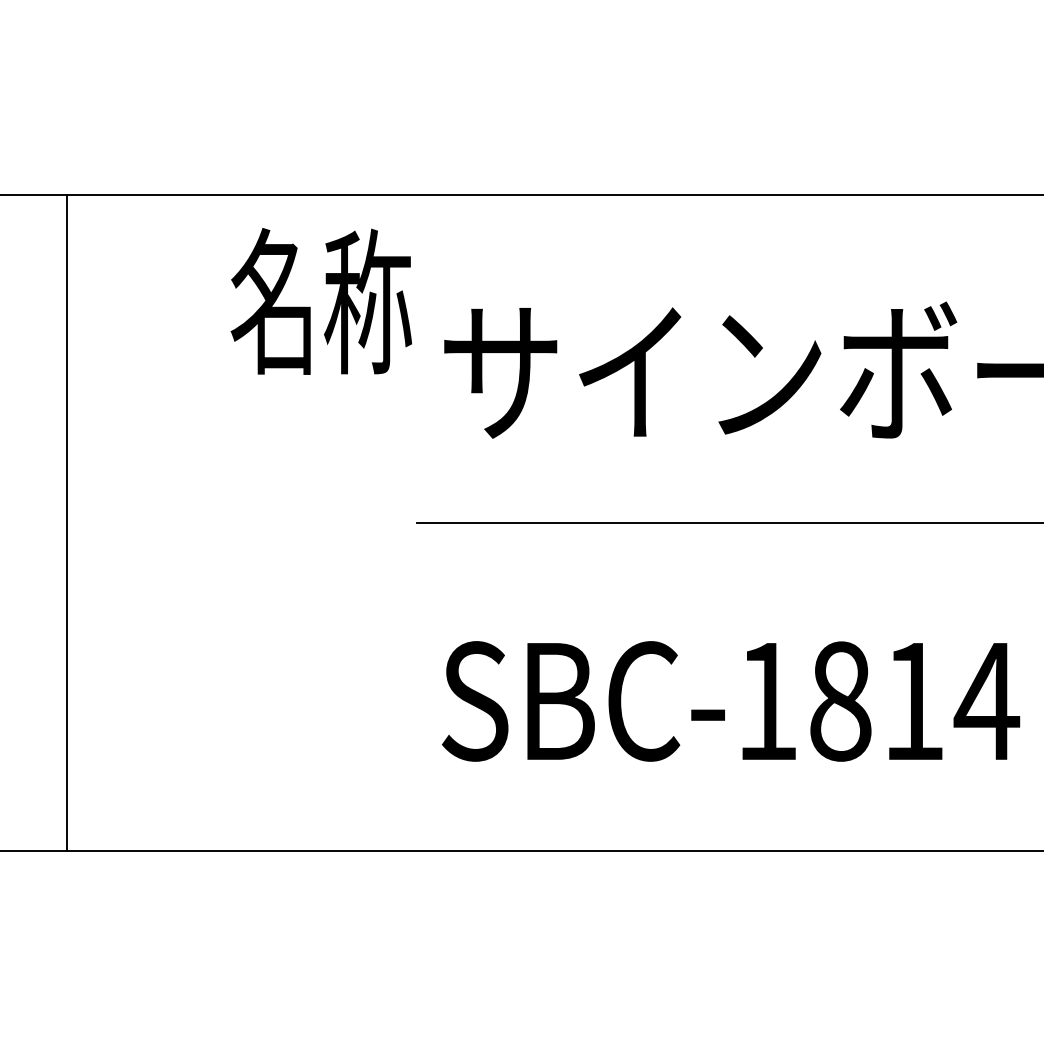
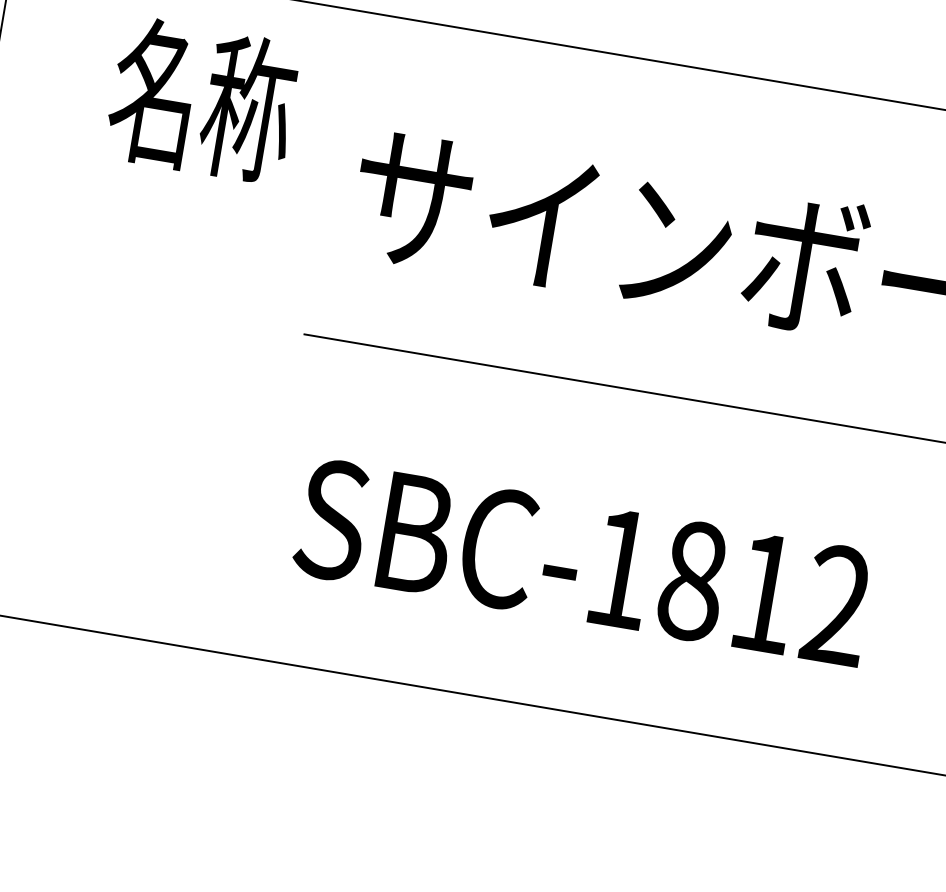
text: (320, 301) -> (201, 100), moved
text: (986, 700) -> (836, 604), SBC-1814 -> SBC-1812

